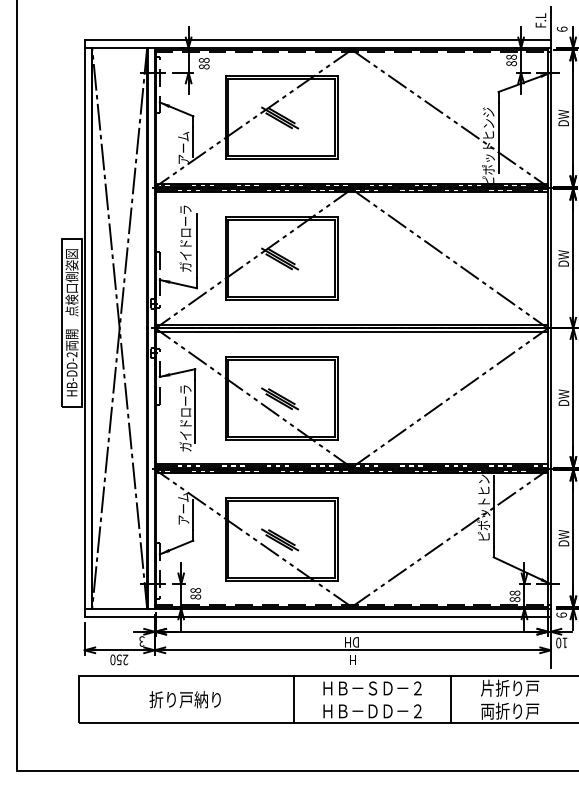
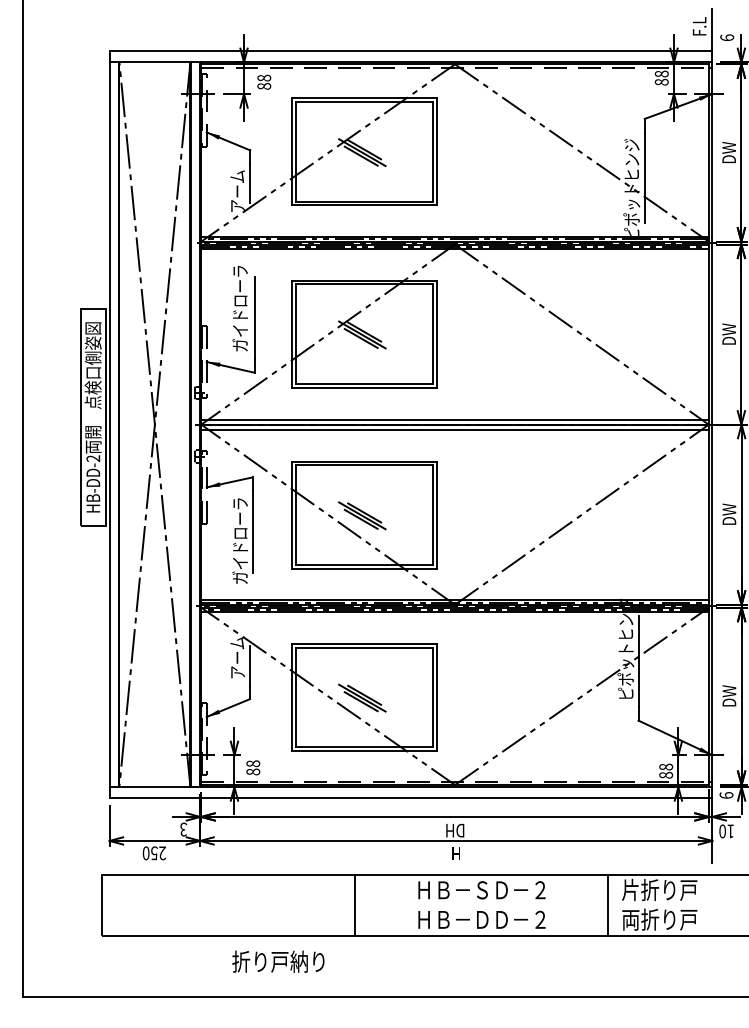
text: (184, 699) -> (277, 961), moved
line: (294, 699) -> (355, 904), moved
line: (451, 699) -> (608, 904), moved

